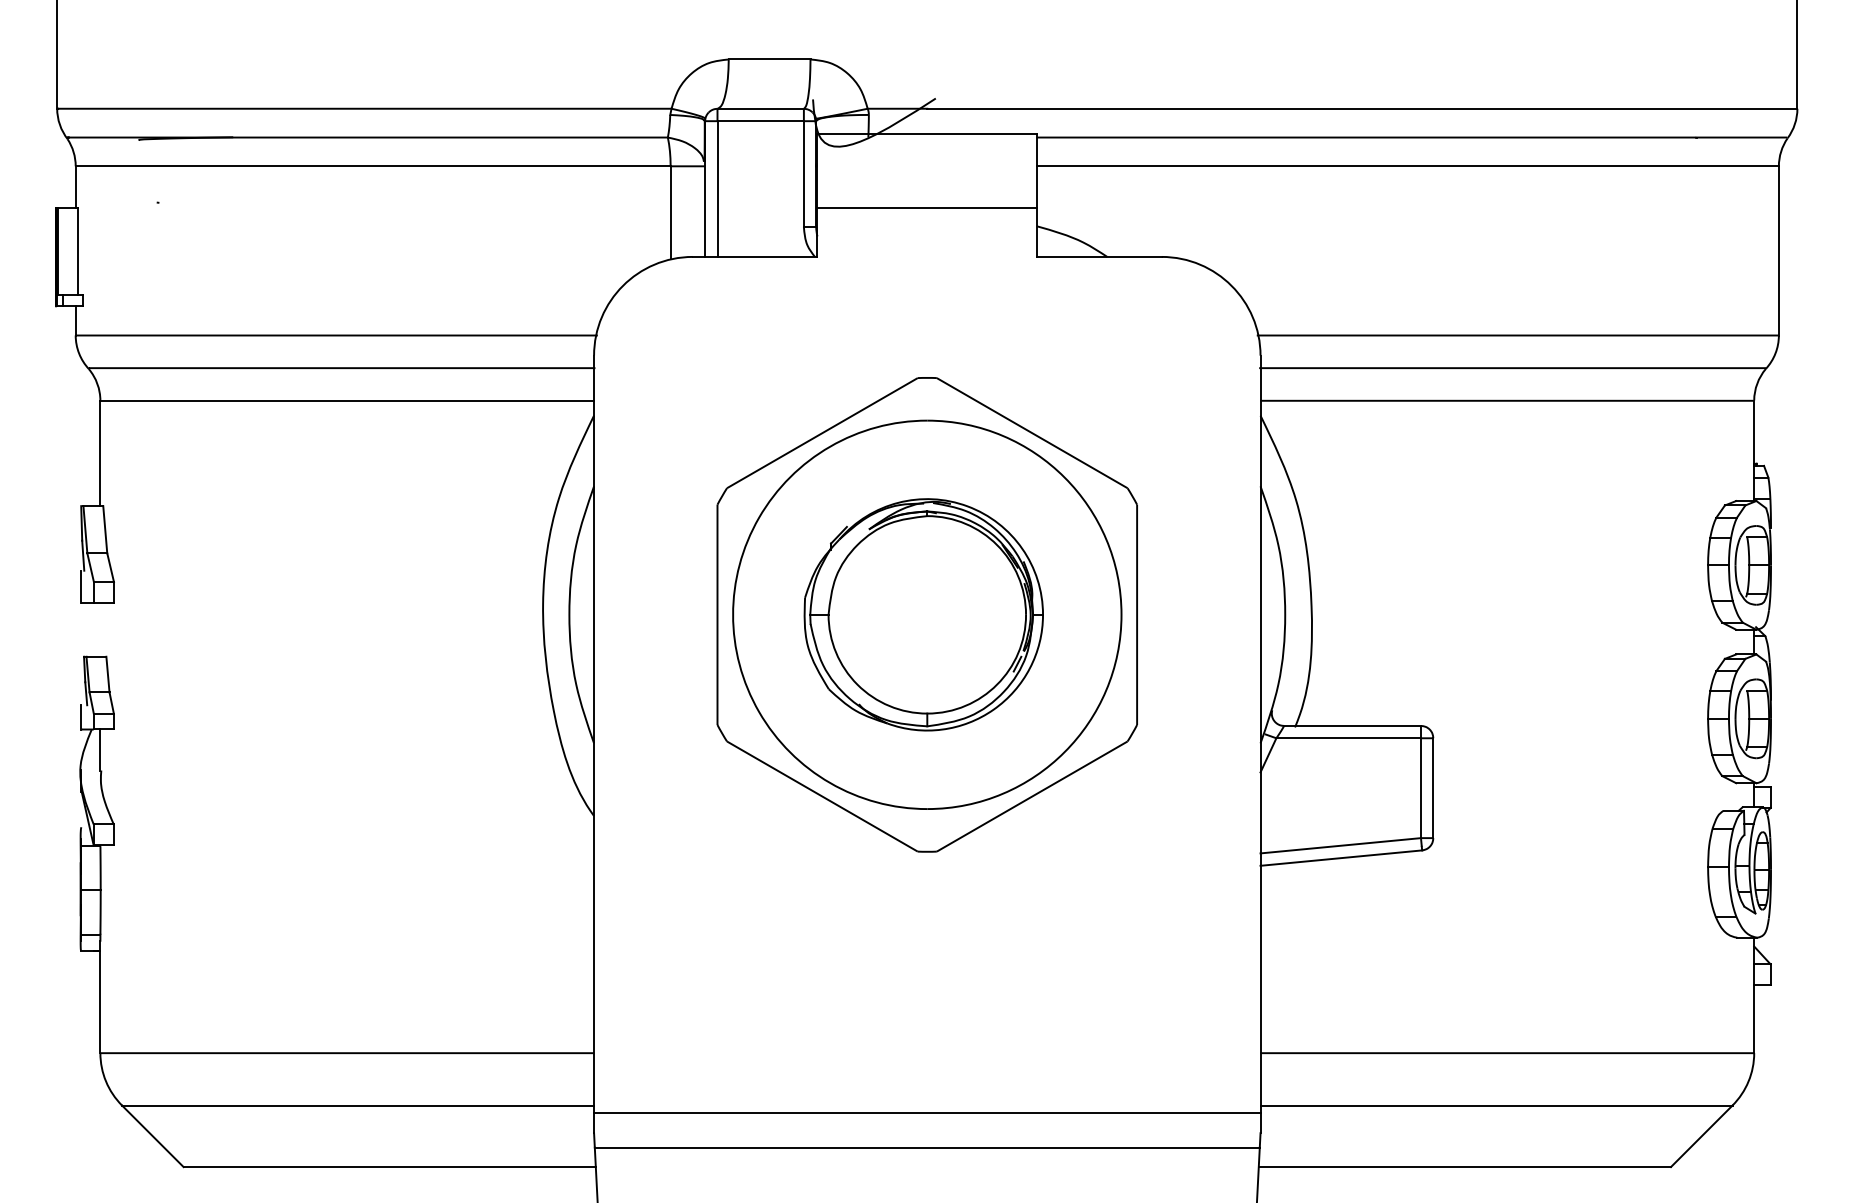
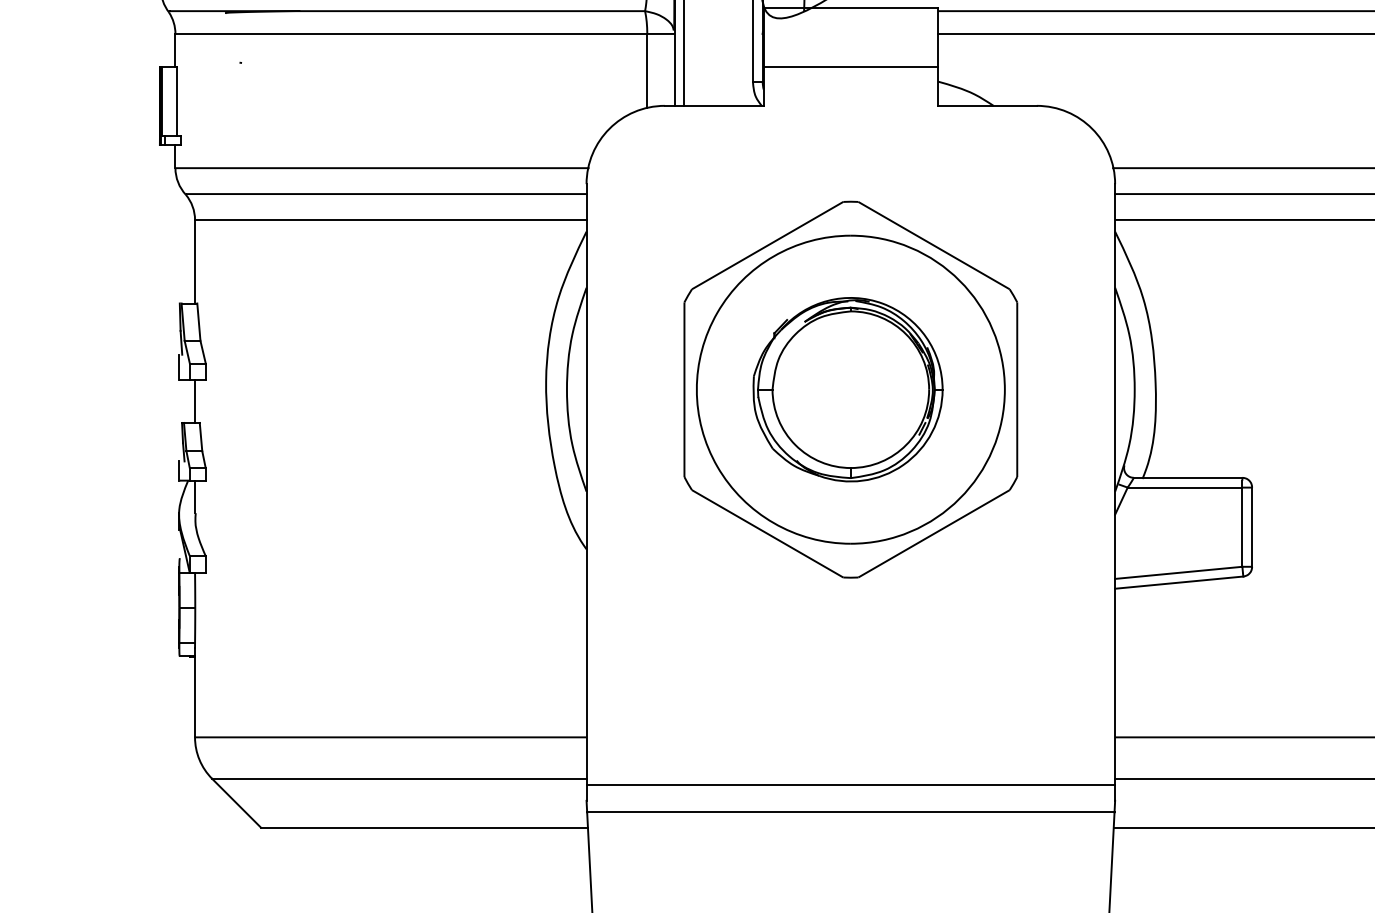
line: (100, 629) -> (195, 401), added

